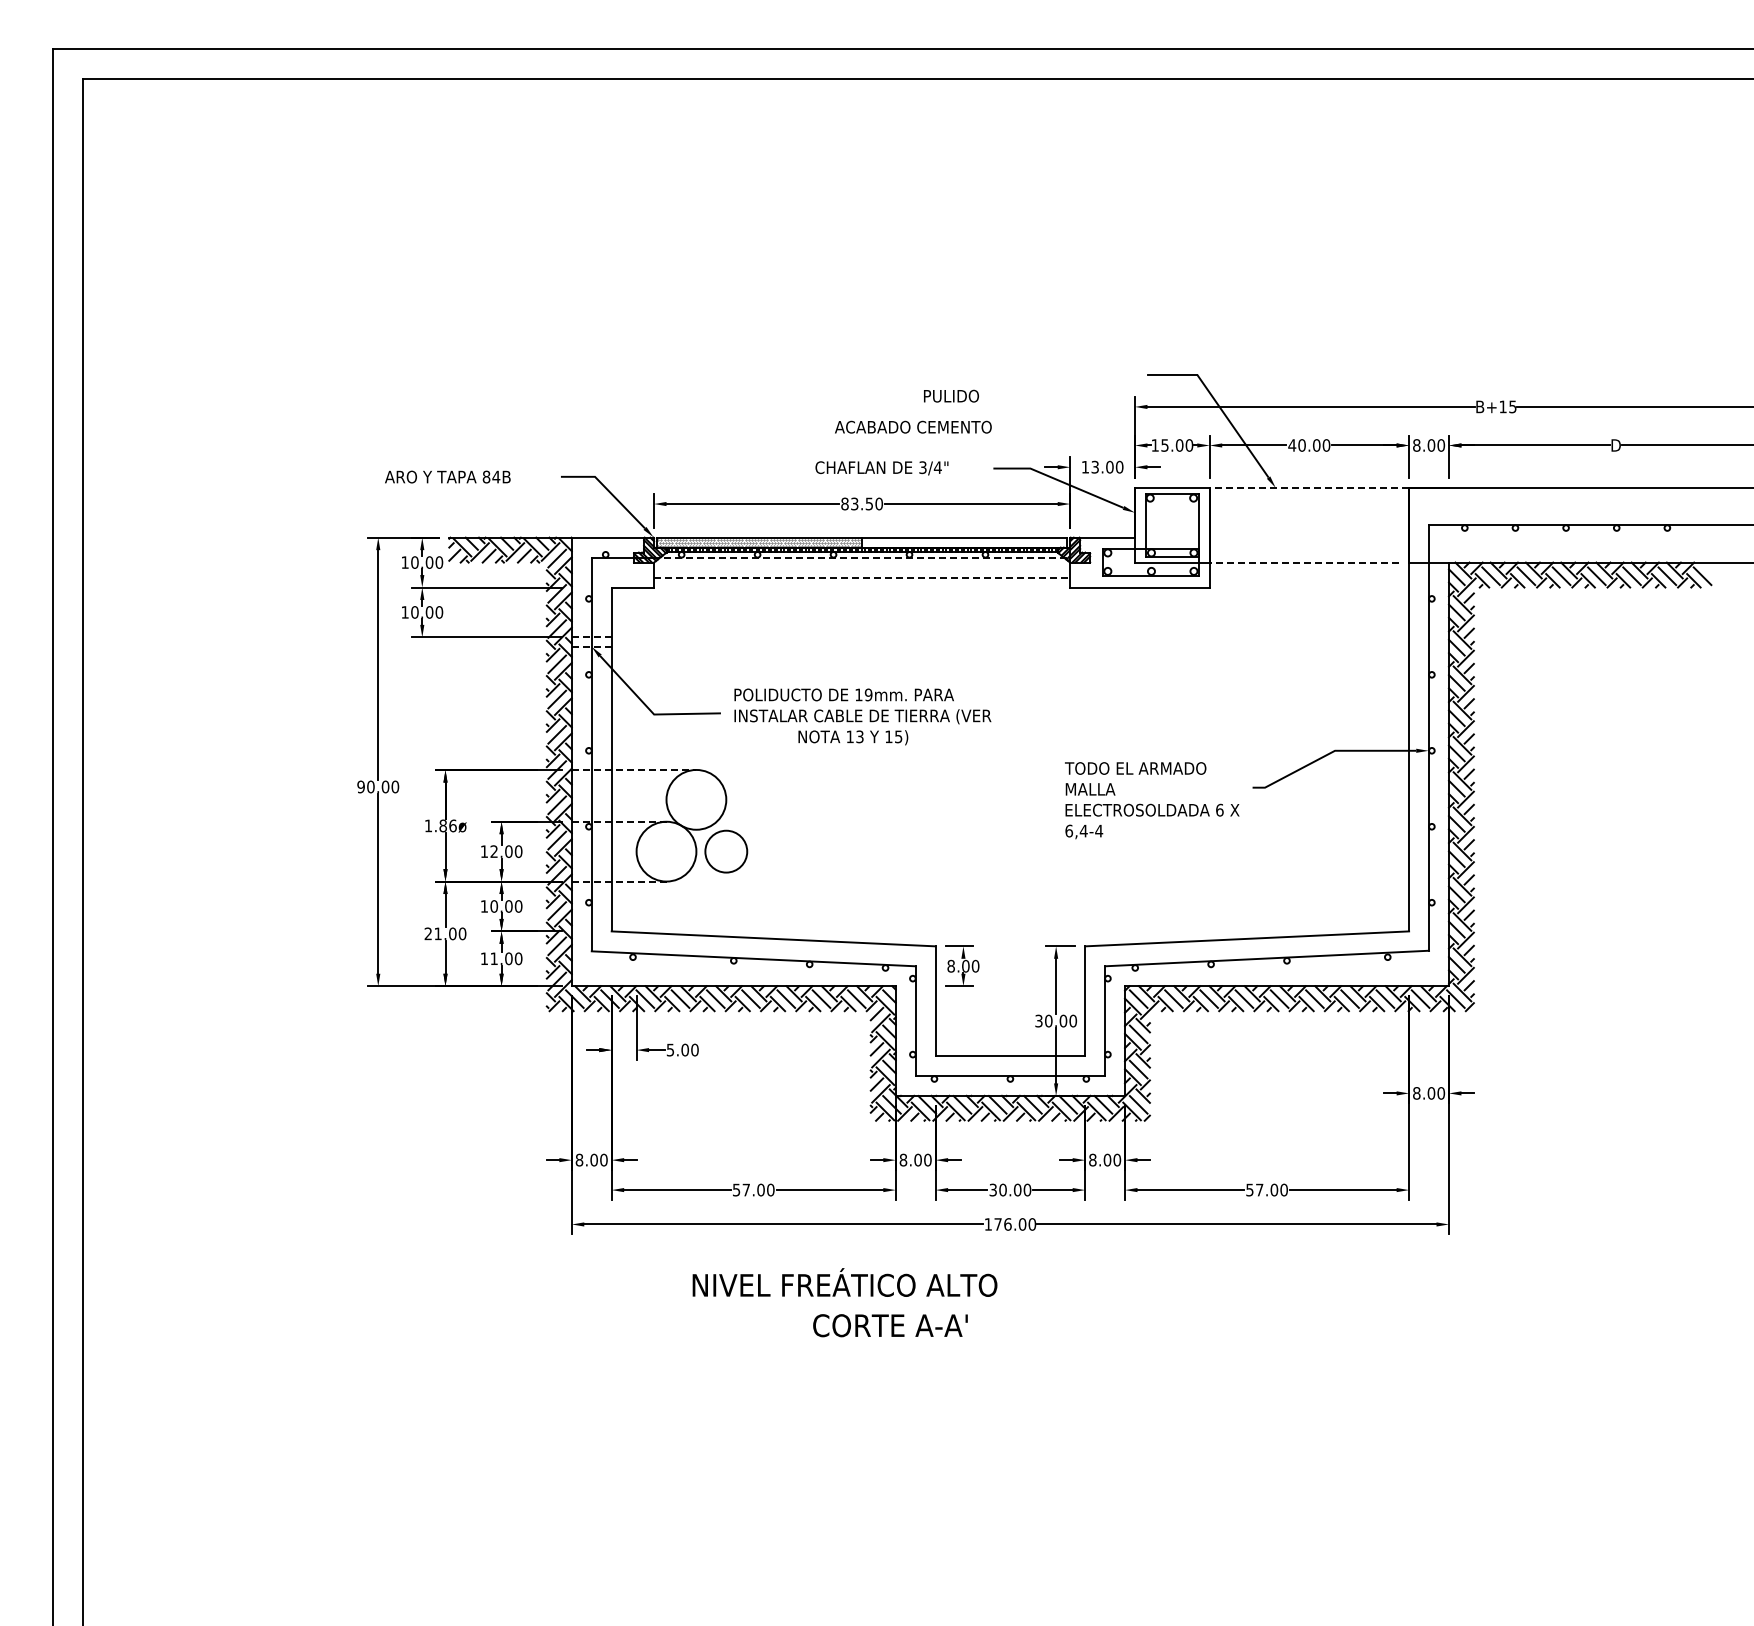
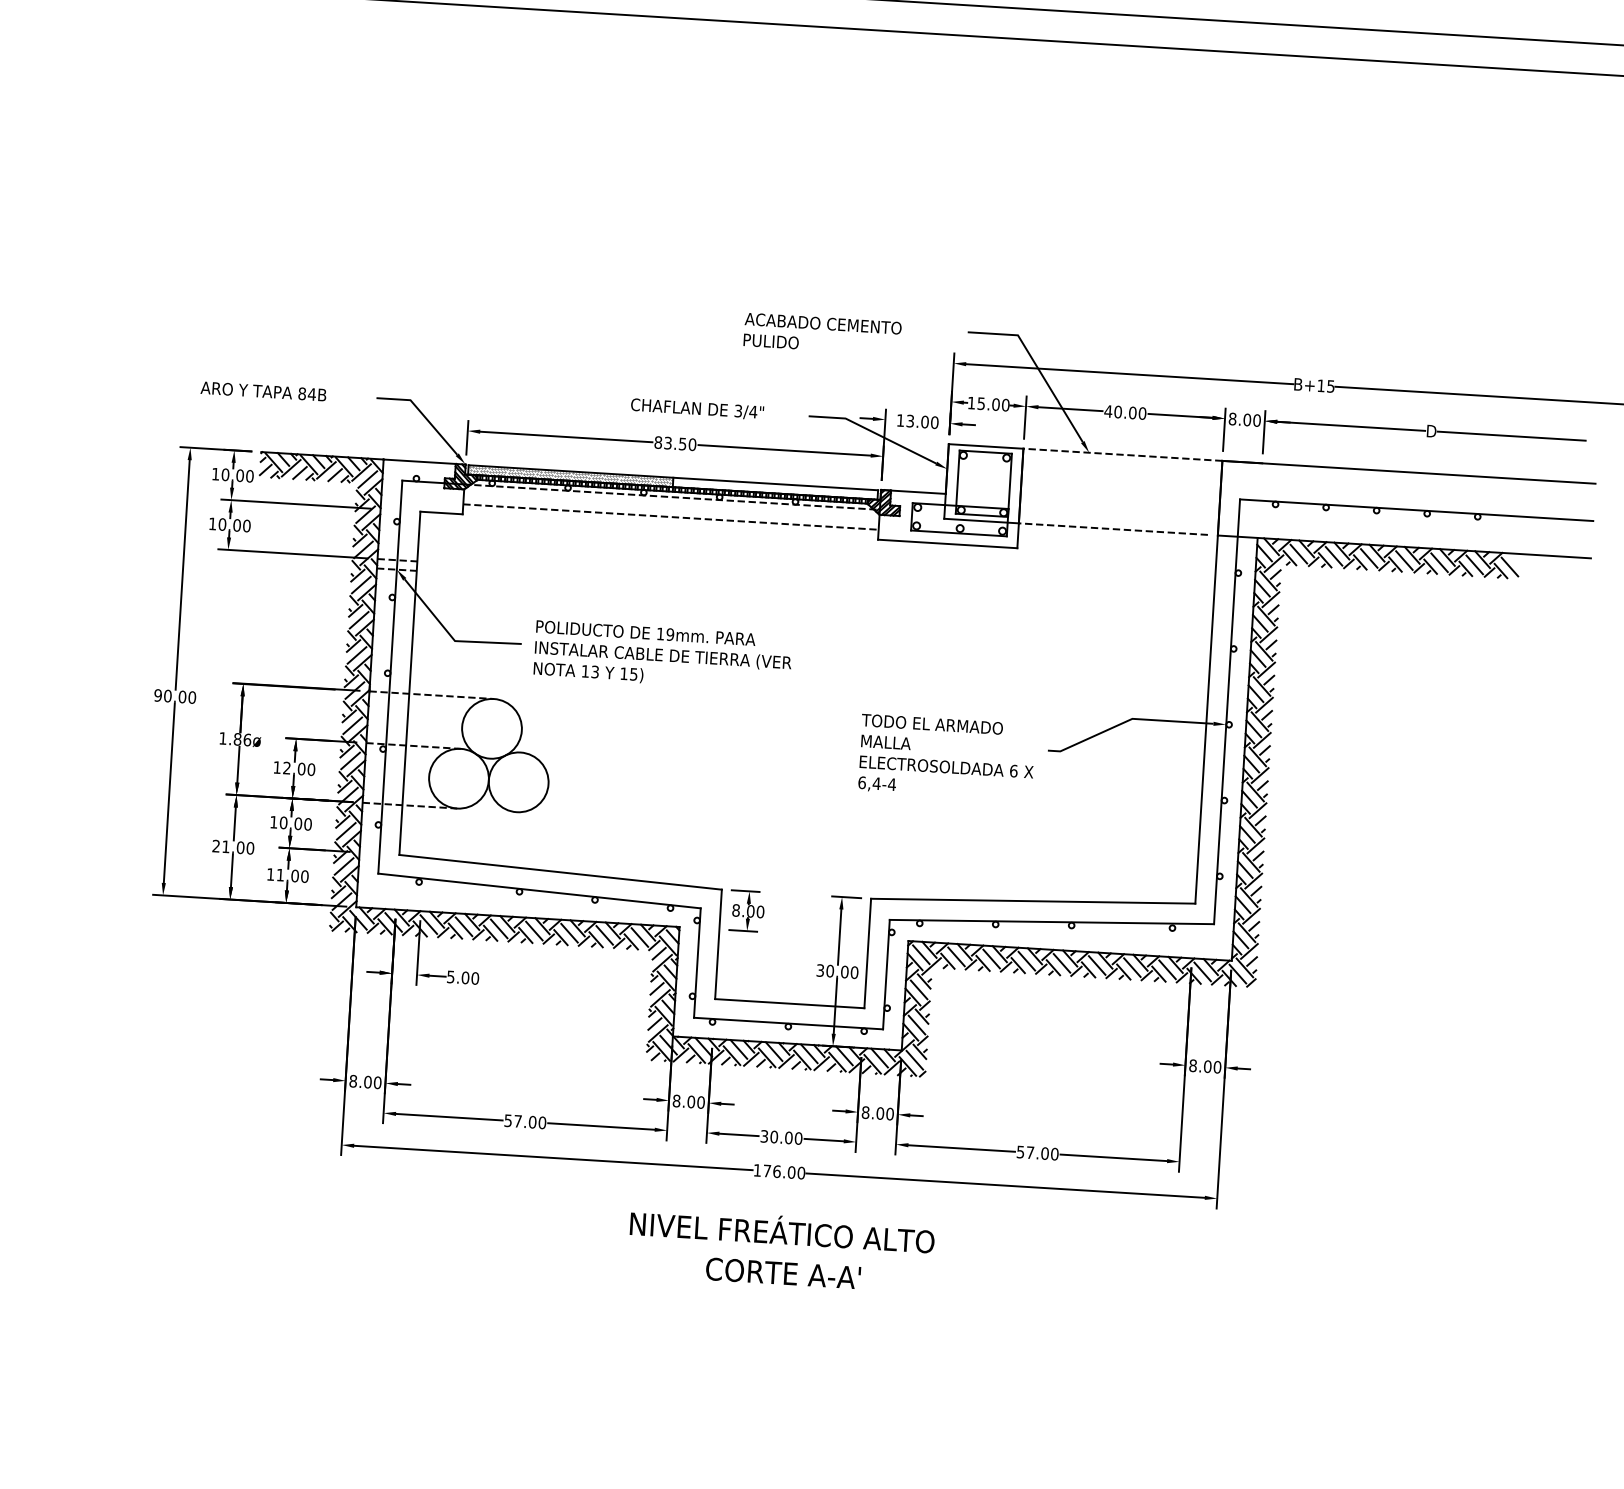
text: (913, 426) -> (823, 322), moved
text: (853, 737) -> (588, 672), moved
circle: (726, 851) -> (518, 782), size x1.43
text: (844, 1282) -> (782, 1230), moved
text: (890, 1325) -> (783, 1273), moved

